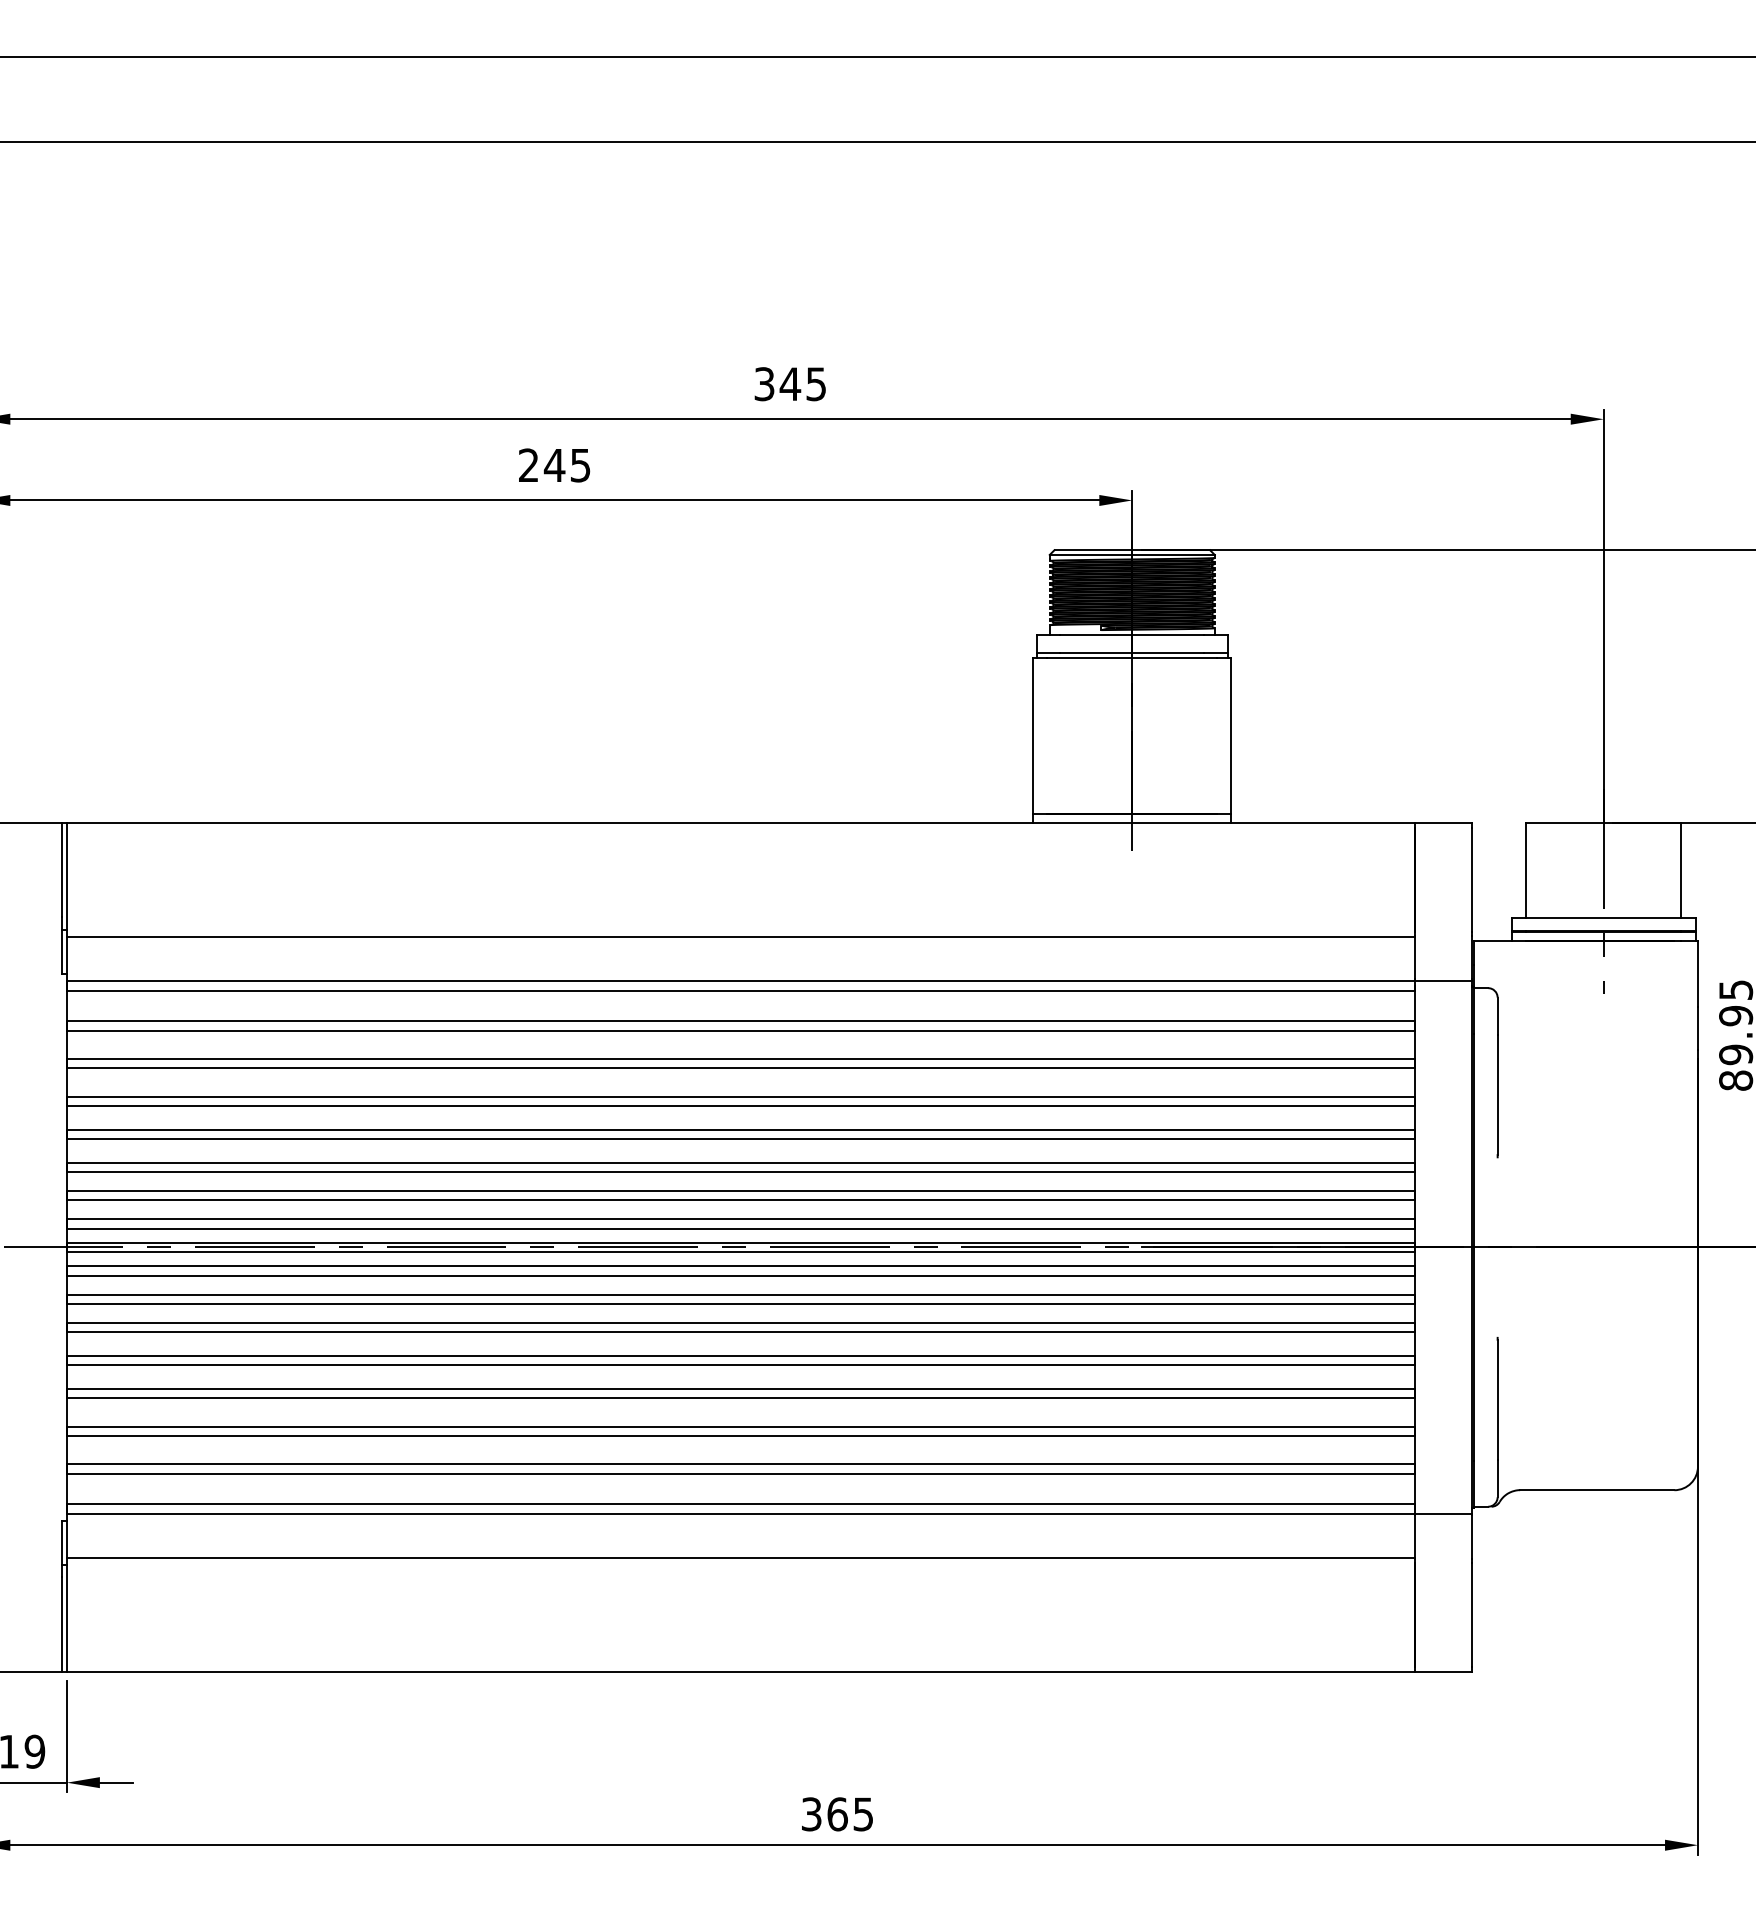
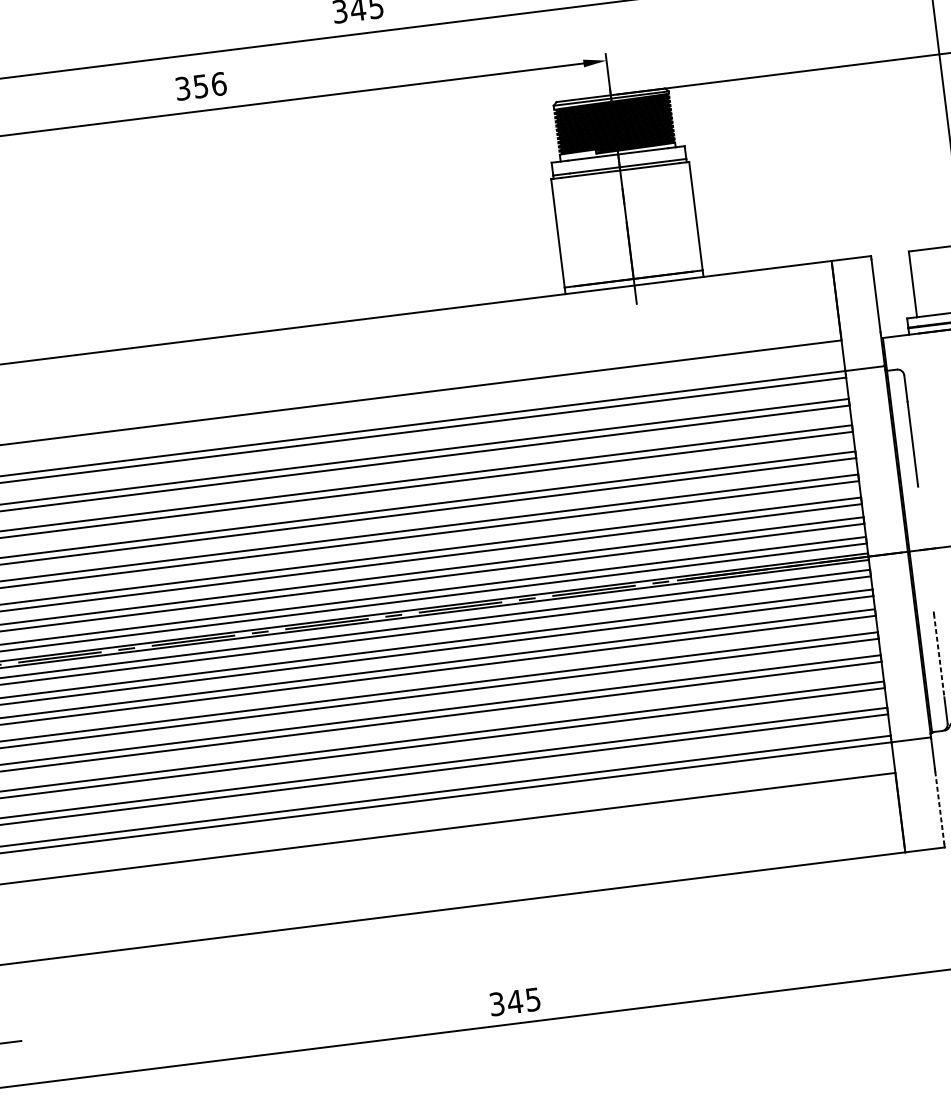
text: (555, 465) -> (201, 86), 245 -> 356
line: (1497, 1399) -> (939, 655), solid -> dashed
line: (1471, 1615) -> (939, 808), solid -> dashed
text: (837, 1814) -> (515, 1002), 365 -> 345

